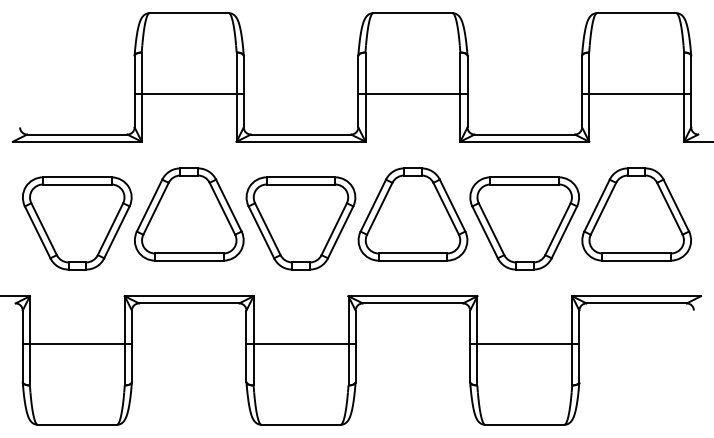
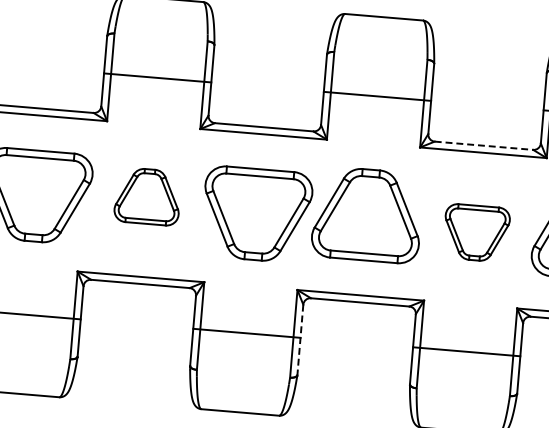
line: (525, 134) -> (484, 145), solid -> dashed
part: (189, 214) -> (148, 196), size x0.6
part: (524, 223) -> (476, 233), size x0.6
line: (355, 346) -> (300, 339), solid -> dashed

